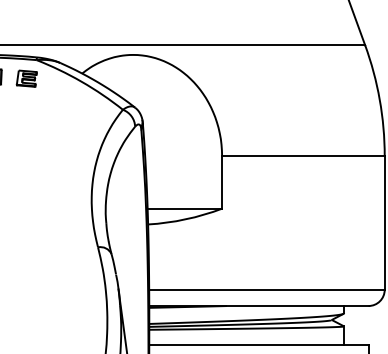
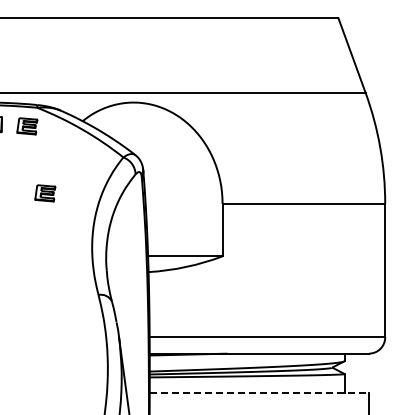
part: (45, 145) -> (45, 193), added
line: (259, 344) -> (259, 392), solid -> dashed

